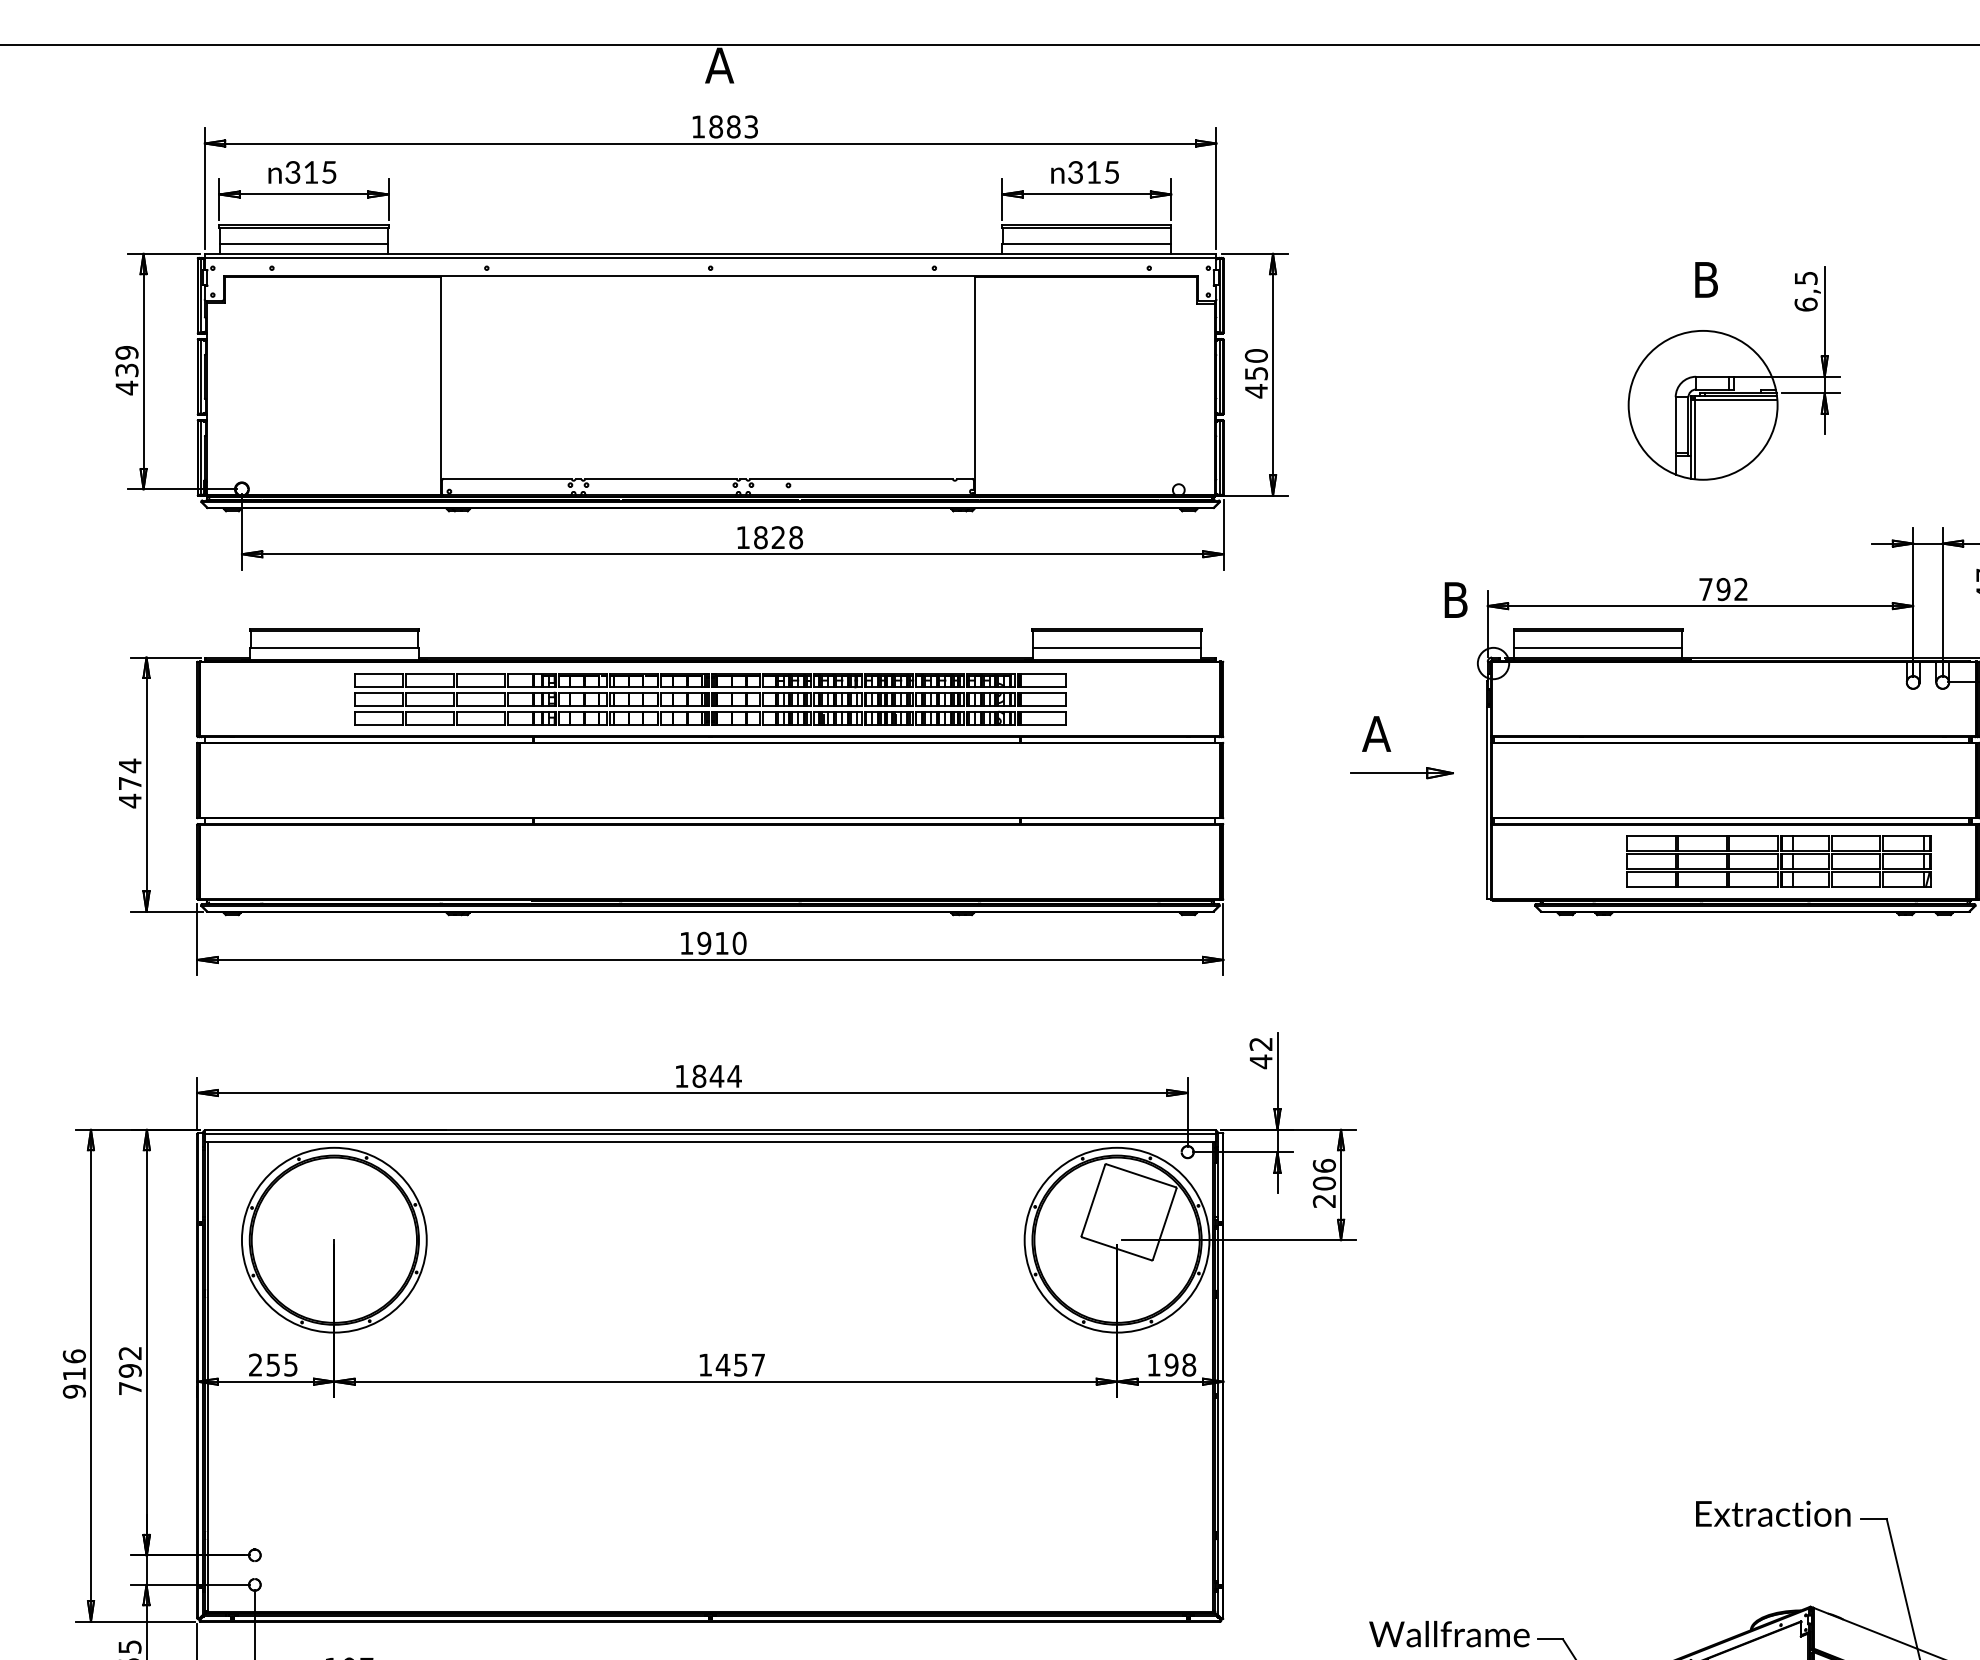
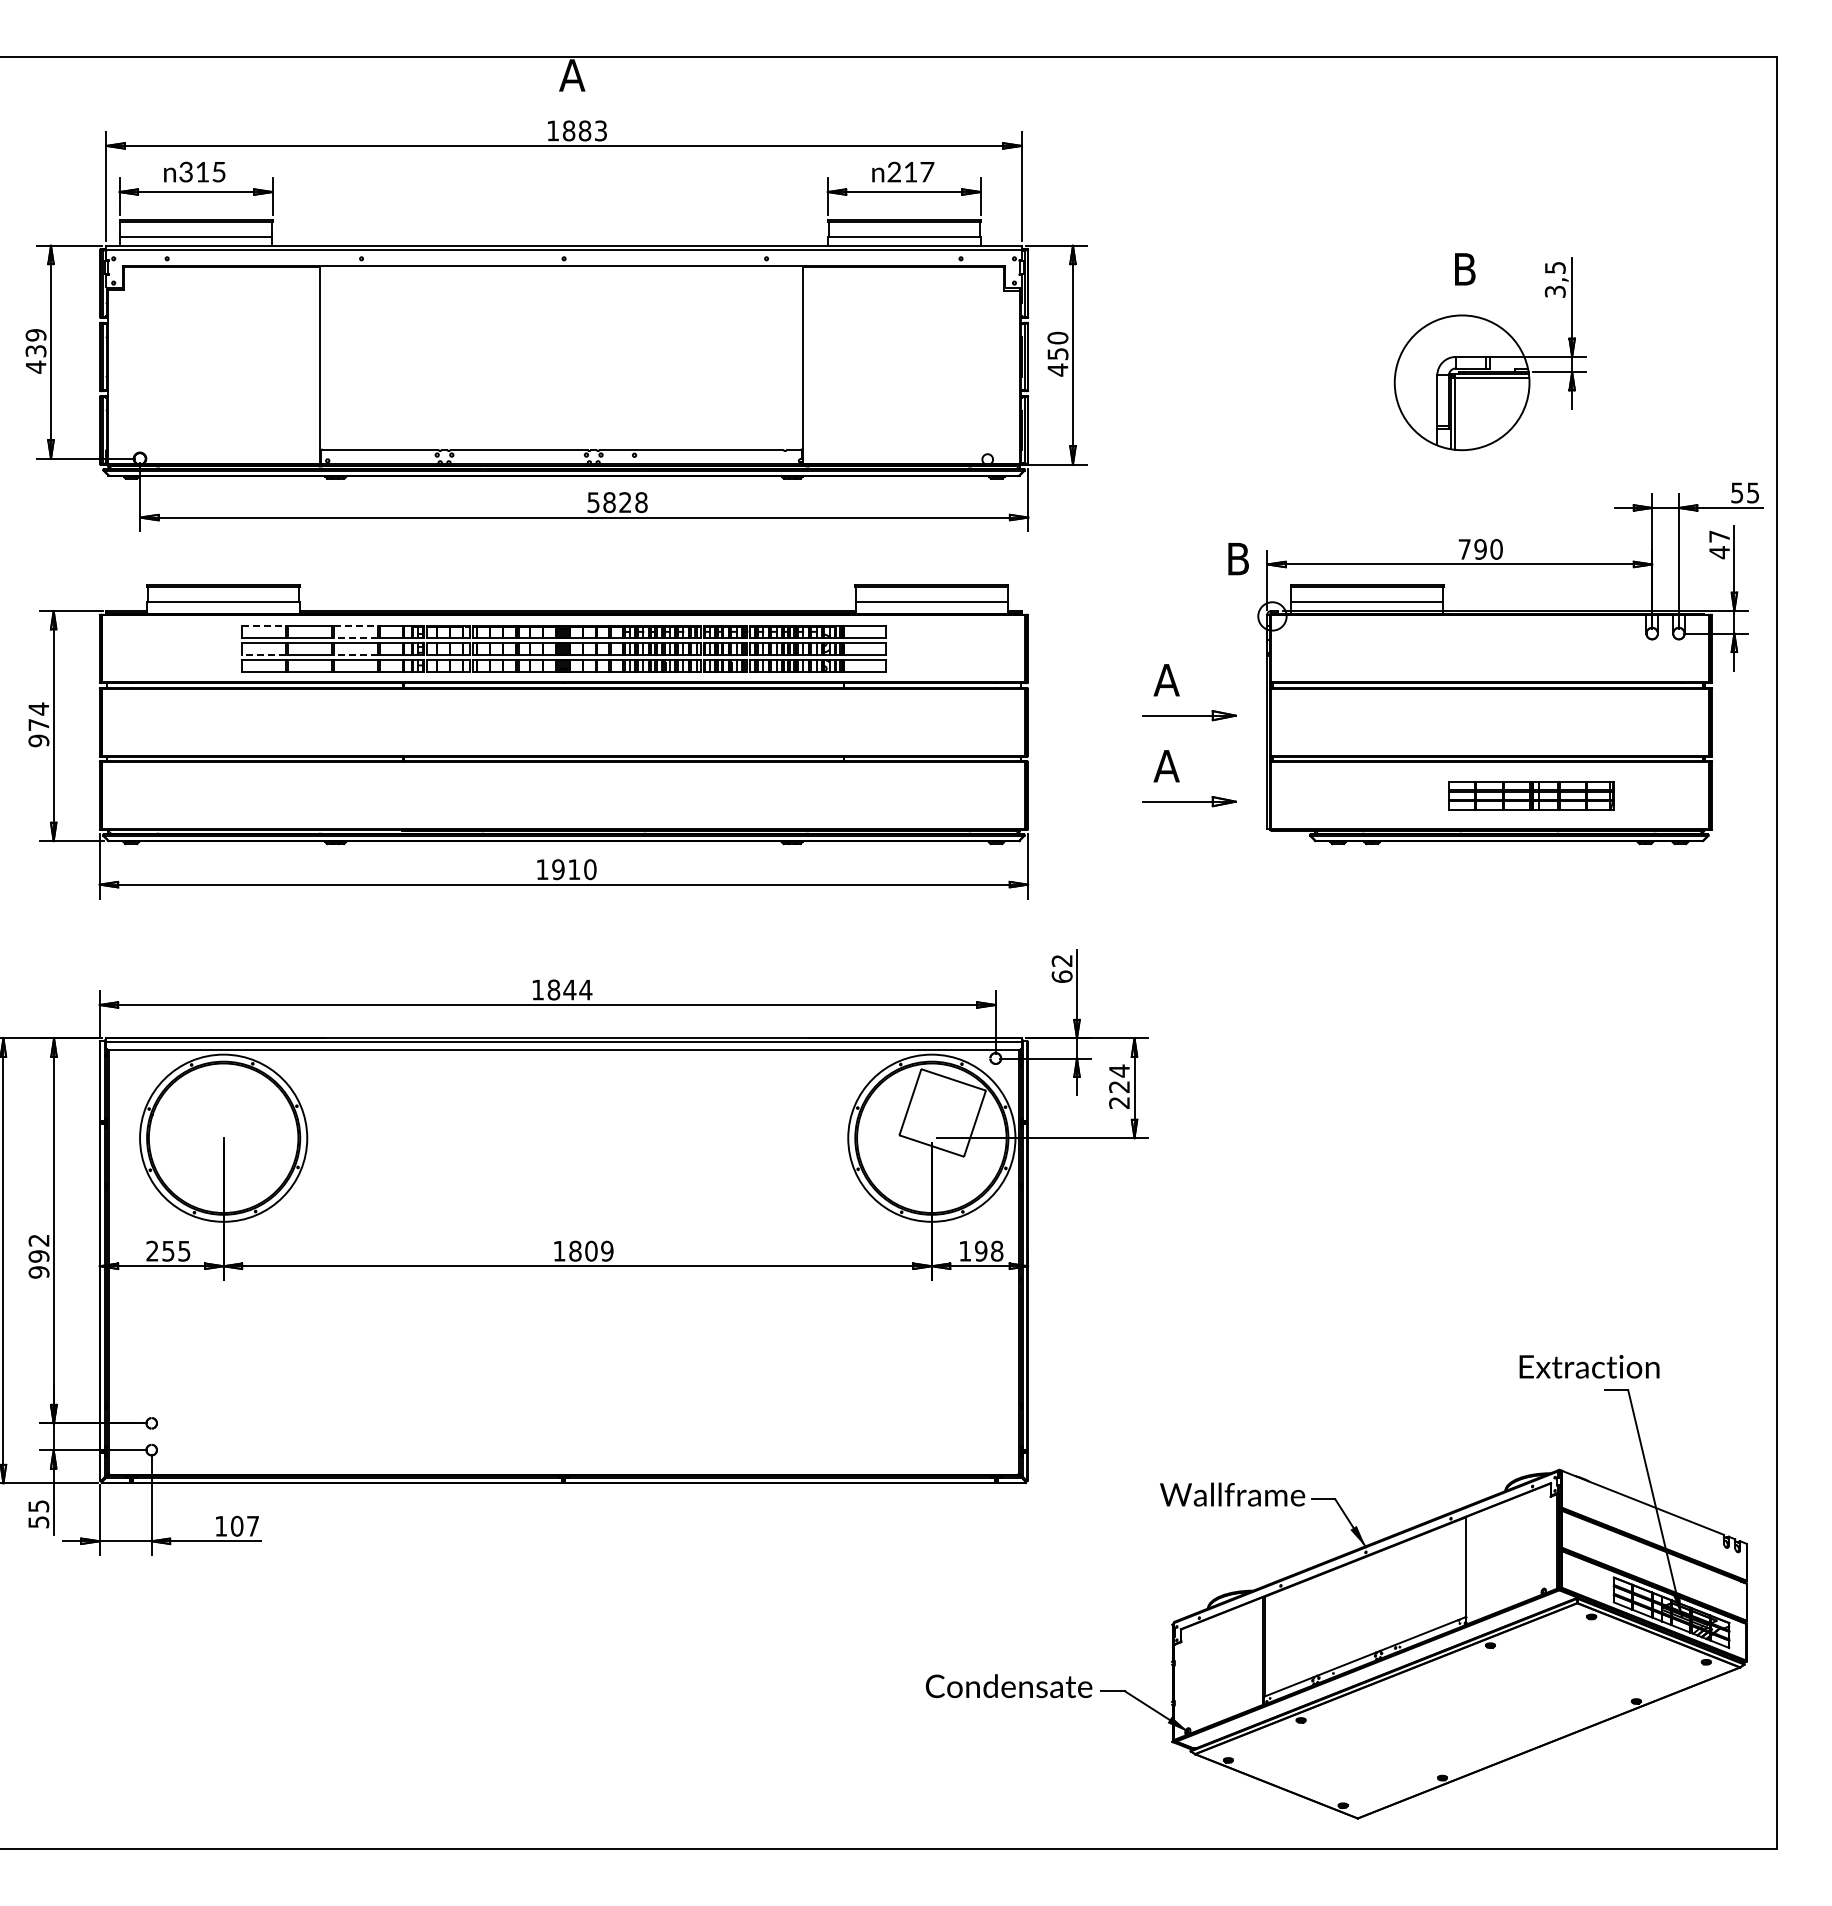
text: (1093, 172) -> (910, 172), 315 -> 217
text: (1805, 304) -> (1554, 291), 6,5 -> 3,5
text: (743, 537) -> (593, 502), 1828 -> 5828
text: (1741, 589) -> (1496, 549), 792 -> 790
line: (378, 673) -> (263, 625), solid -> dashed
line: (481, 673) -> (356, 625), solid -> dashed
line: (481, 686) -> (356, 637), solid -> dashed
line: (378, 706) -> (263, 655), solid -> dashed
line: (481, 706) -> (356, 655), solid -> dashed
text: (129, 800) -> (38, 740), 474 -> 974
part: (1390, 844) -> (1179, 780), added
part: (1779, 861) -> (1531, 795), size x0.6
text: (1260, 1061) -> (1061, 976), 42 -> 62
text: (1324, 1174) -> (1119, 1078), 206 -> 224
text: (739, 1364) -> (590, 1250), 1457 -> 1809
text: (129, 1388) -> (38, 1272), 792 -> 992
text: (1773, 1513) -> (1589, 1366), moved

